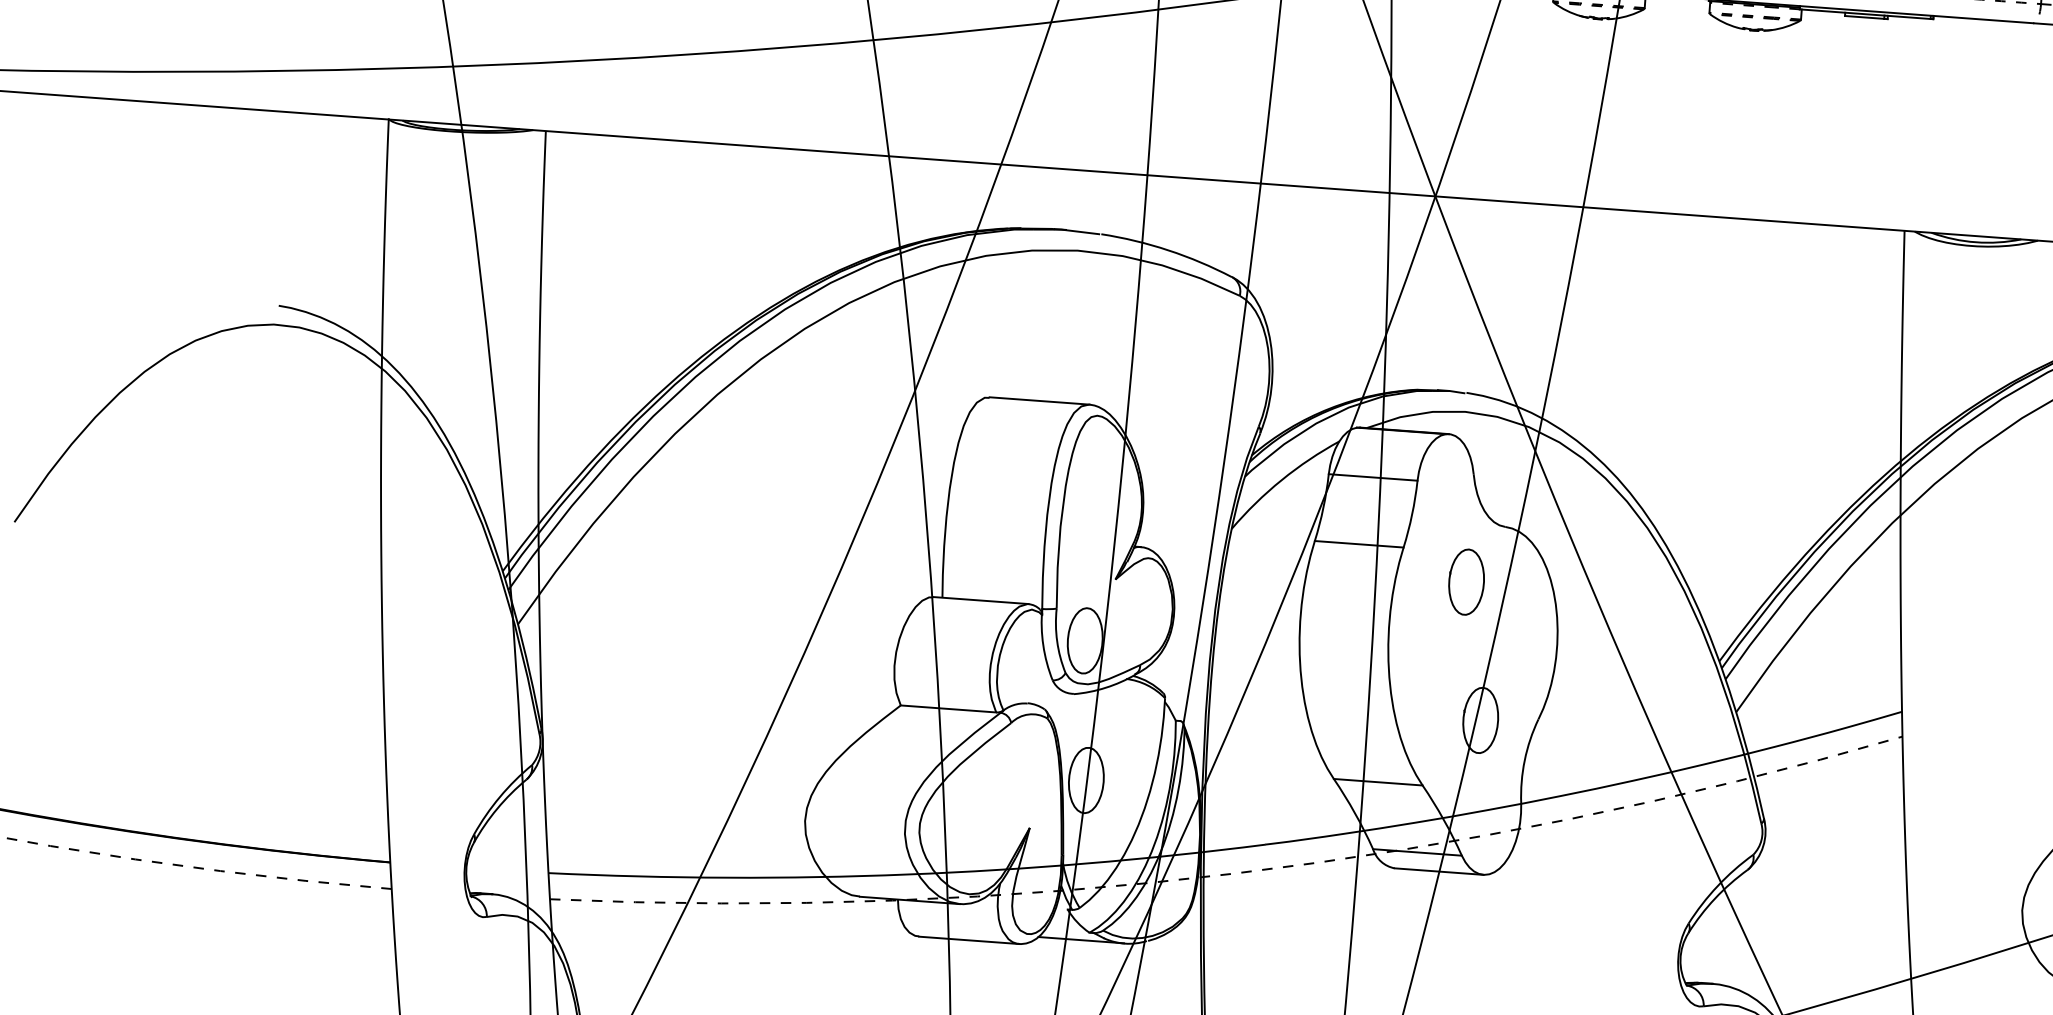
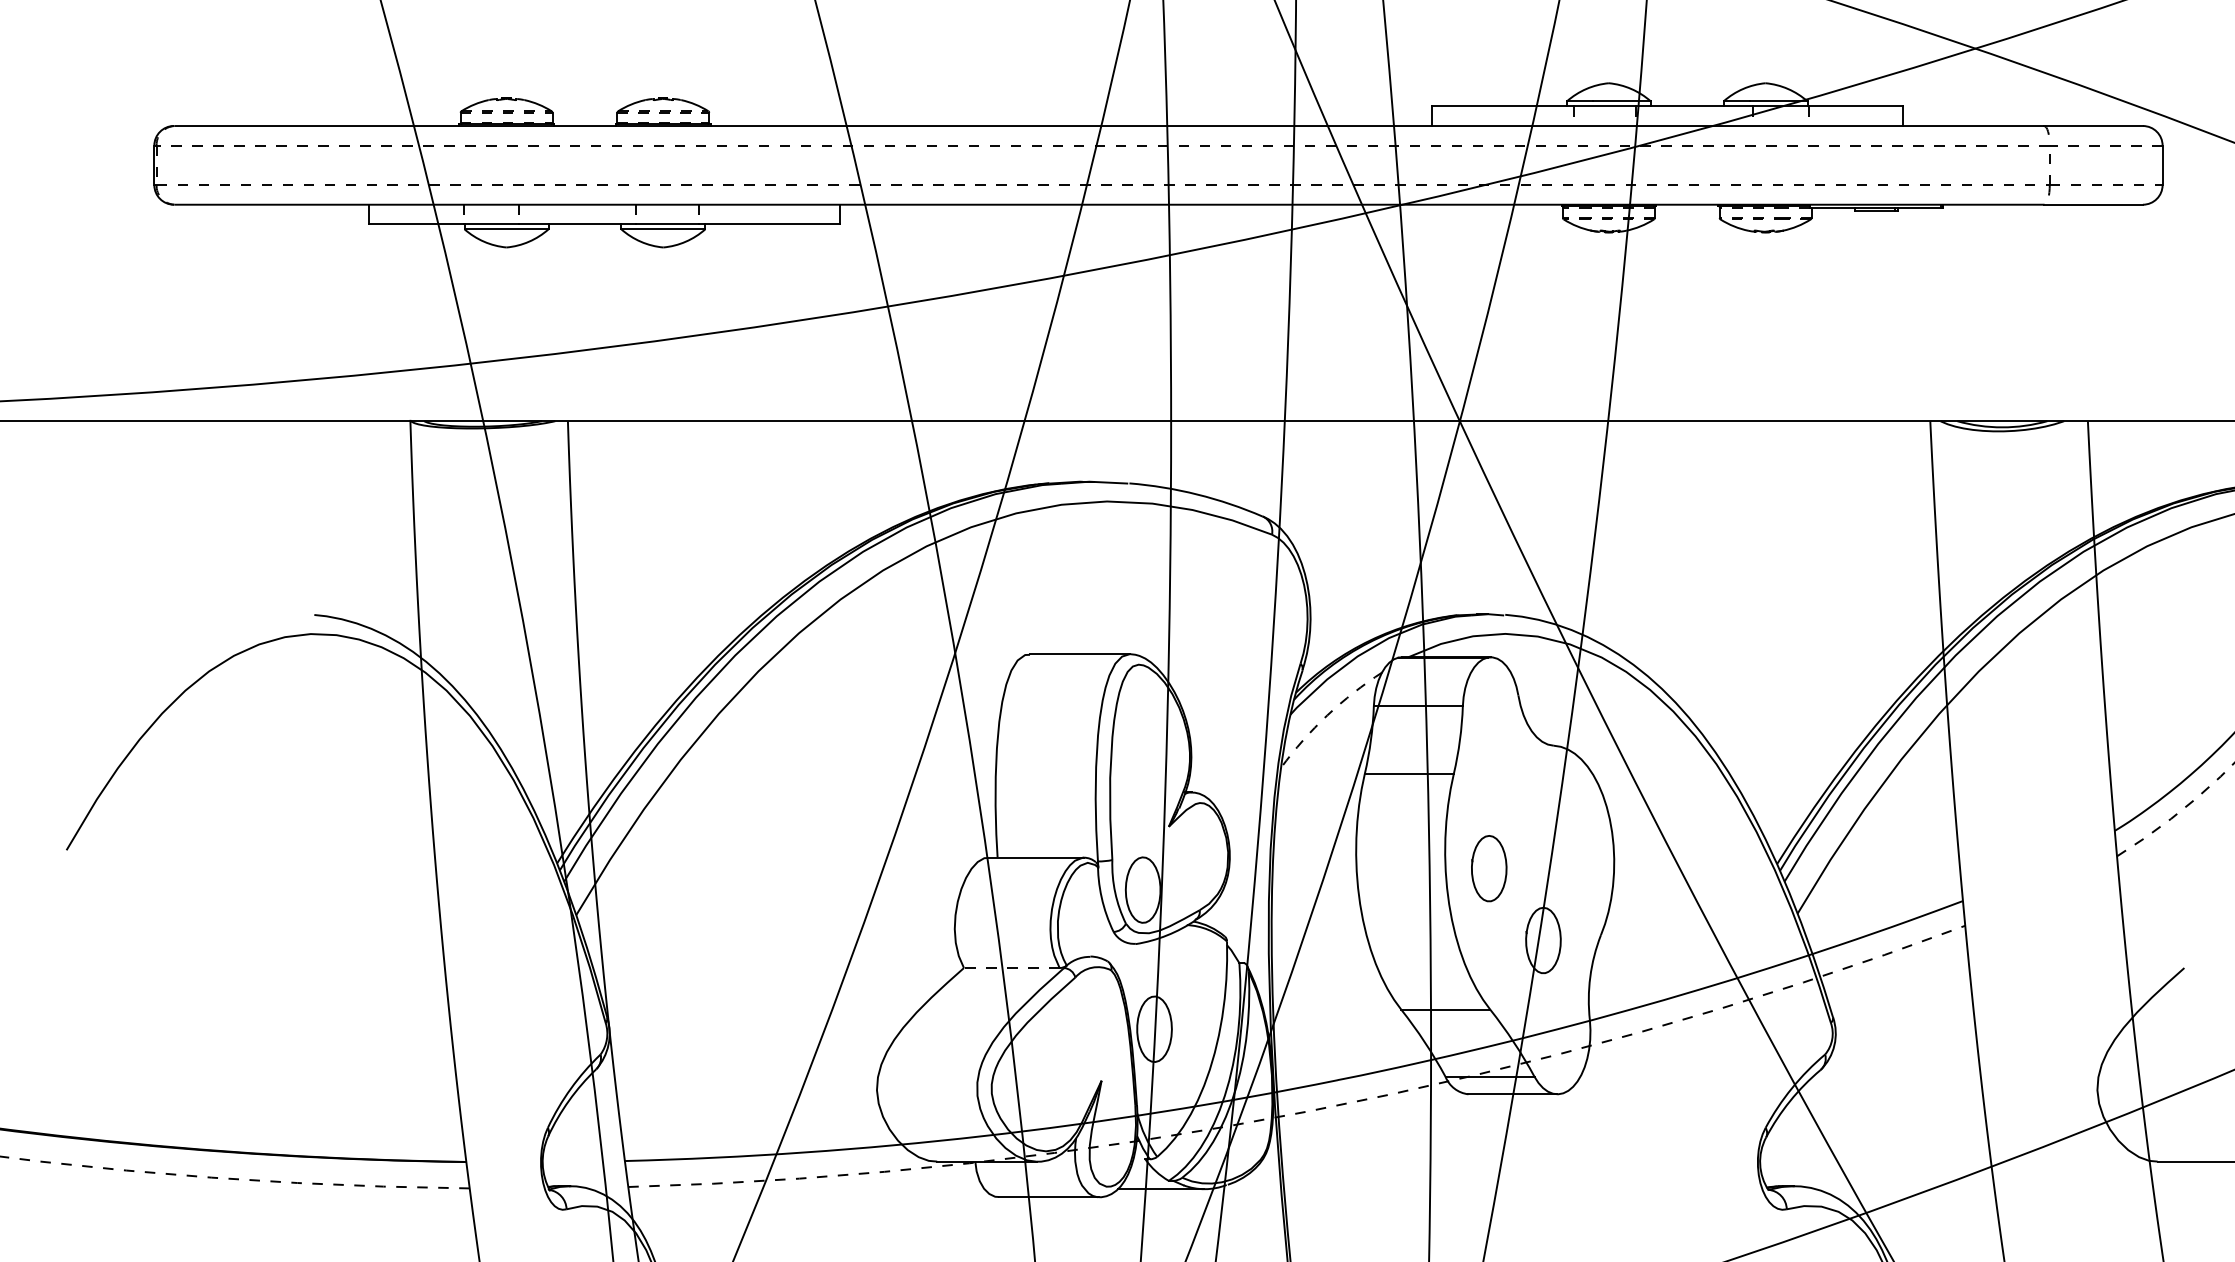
arc: (1281, 480) -> (1327, 715), solid -> dashed
part: (1466, 582) -> (1489, 868), moved
line: (948, 709) -> (1011, 968), solid -> dashed

